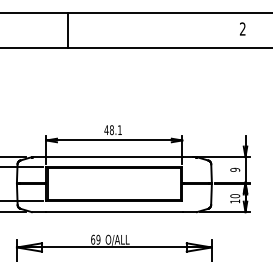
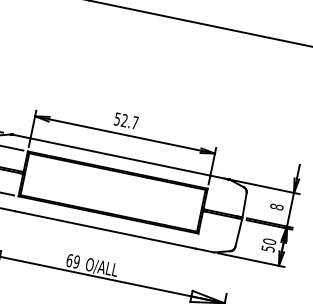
text: (112, 130) -> (125, 121), 48.1 -> 52.7
text: (235, 169) -> (277, 206), 9 -> 8
text: (235, 201) -> (268, 248), 10 -> 50

